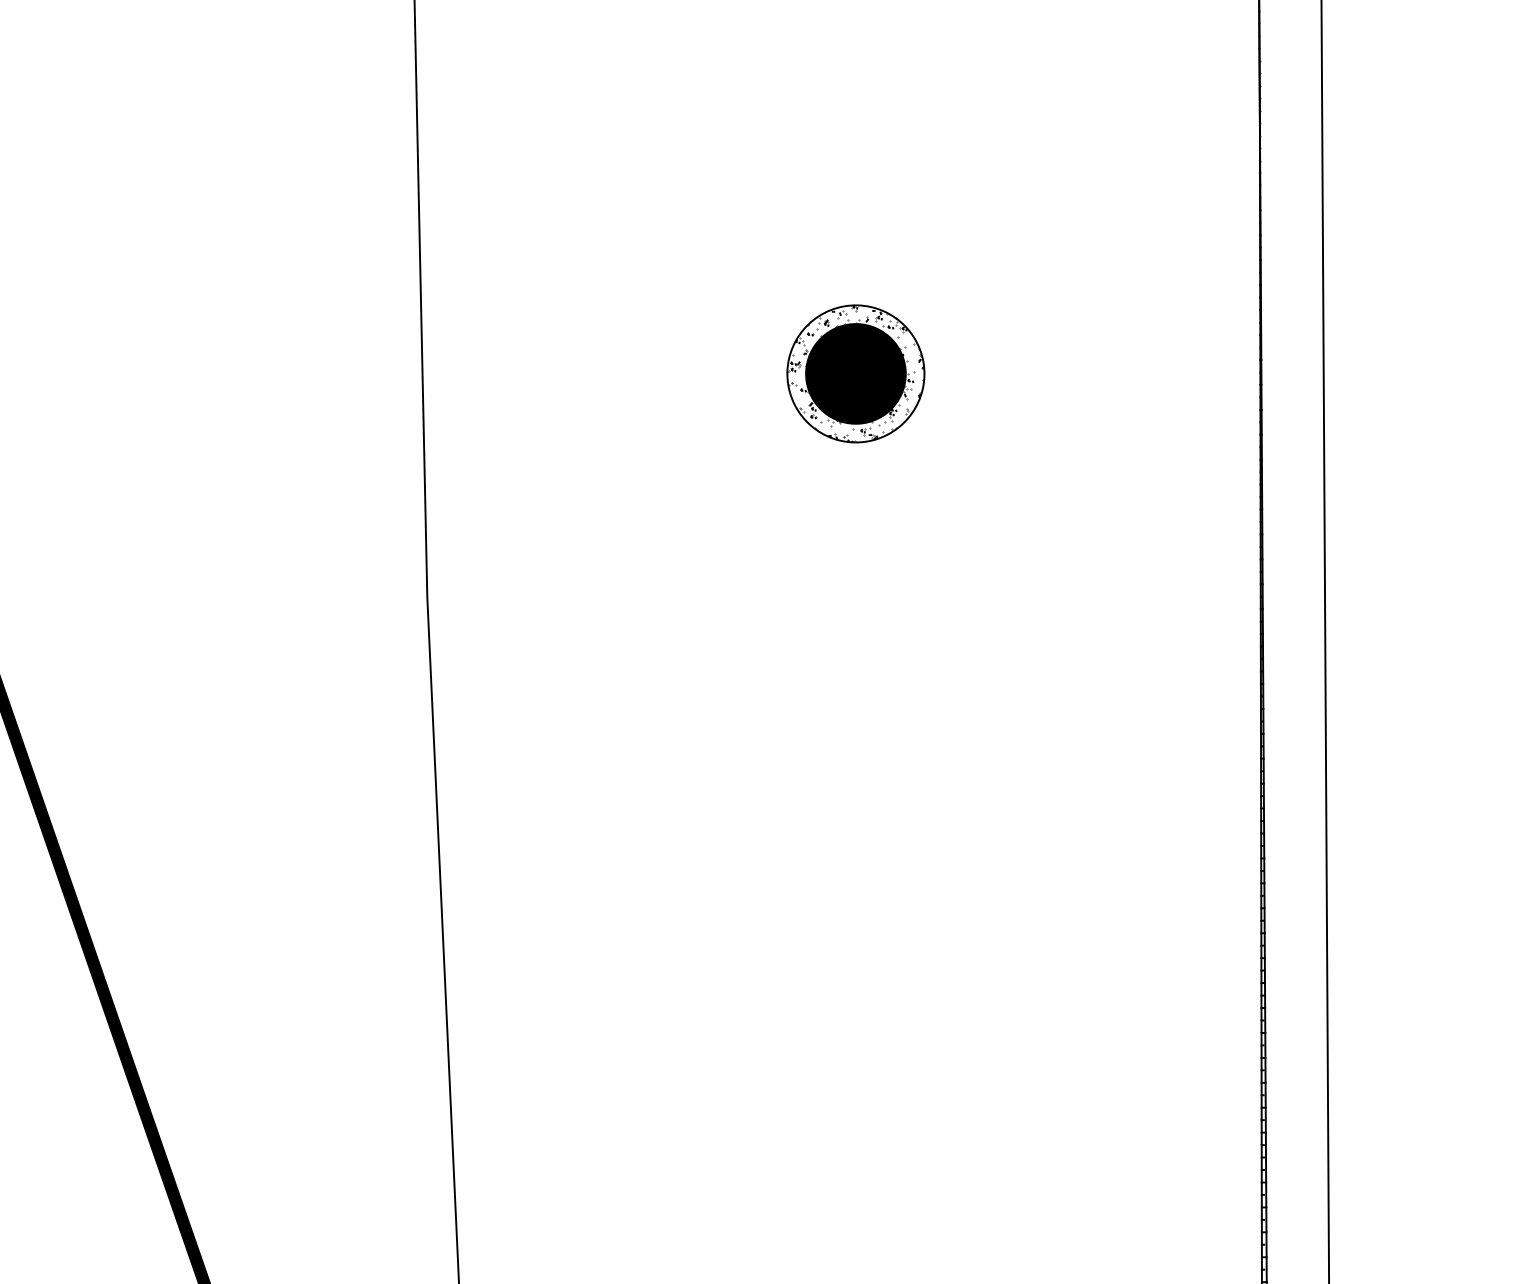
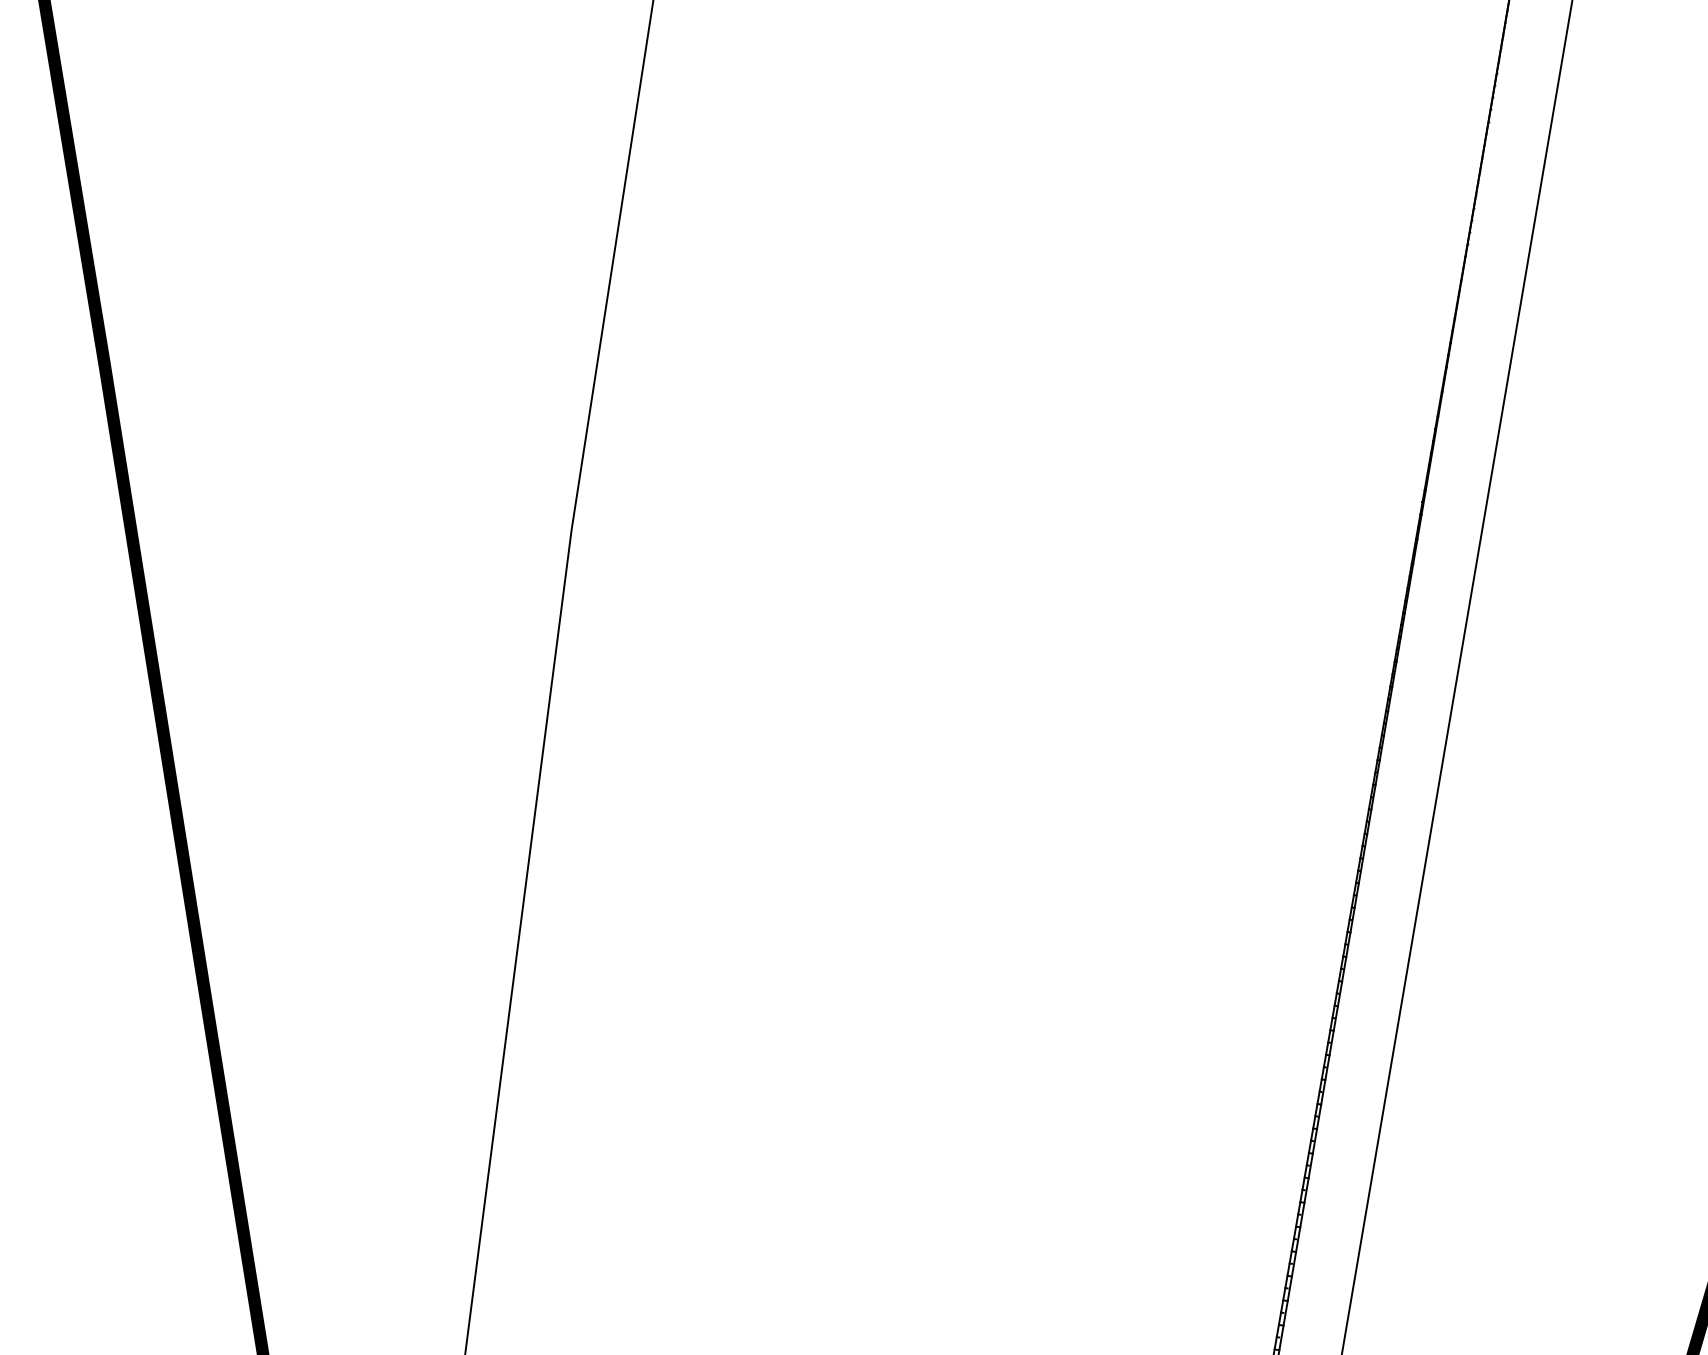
part: (855, 373) -> (1032, 384), removed

